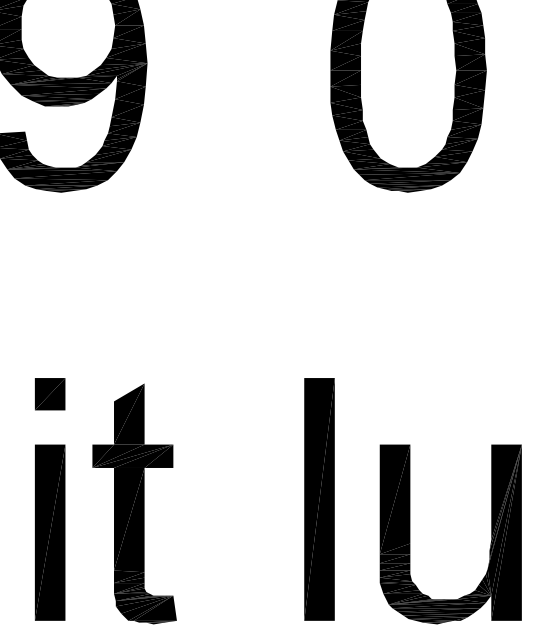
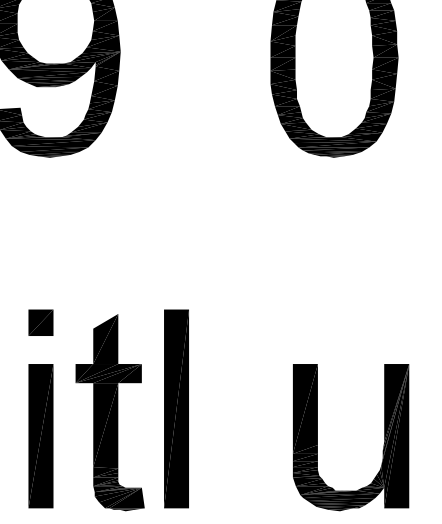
part: (319, 498) -> (176, 408), moved
part: (490, 542) -> (383, 444), moved

